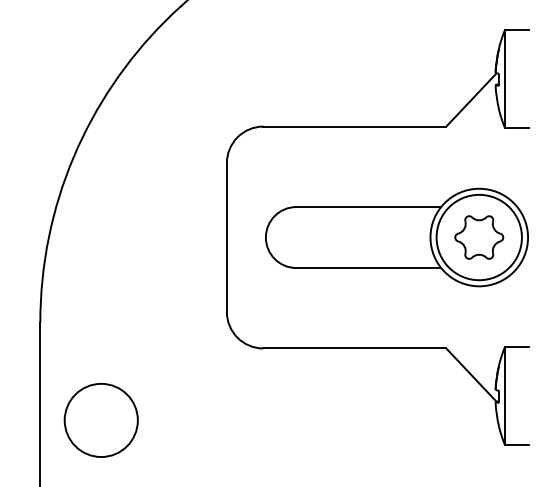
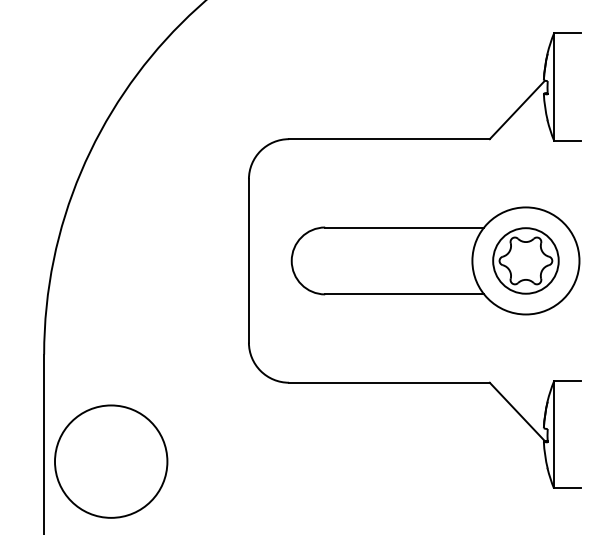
circle: (478, 237) -> (525, 260), size x0.7
circle: (100, 420) -> (110, 461), size x1.4

